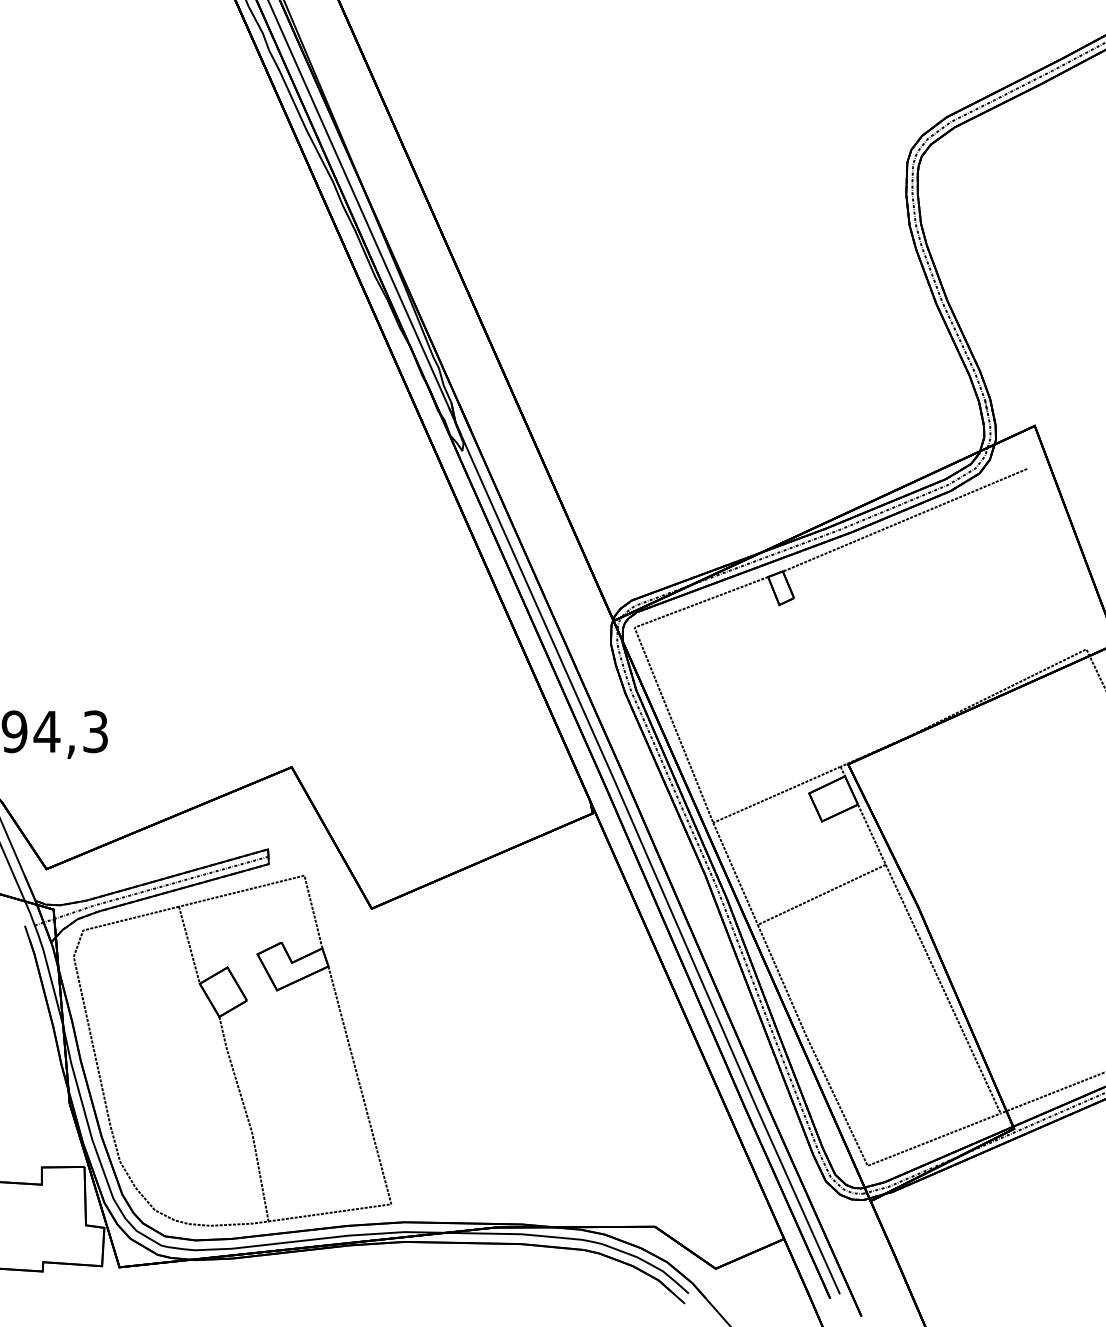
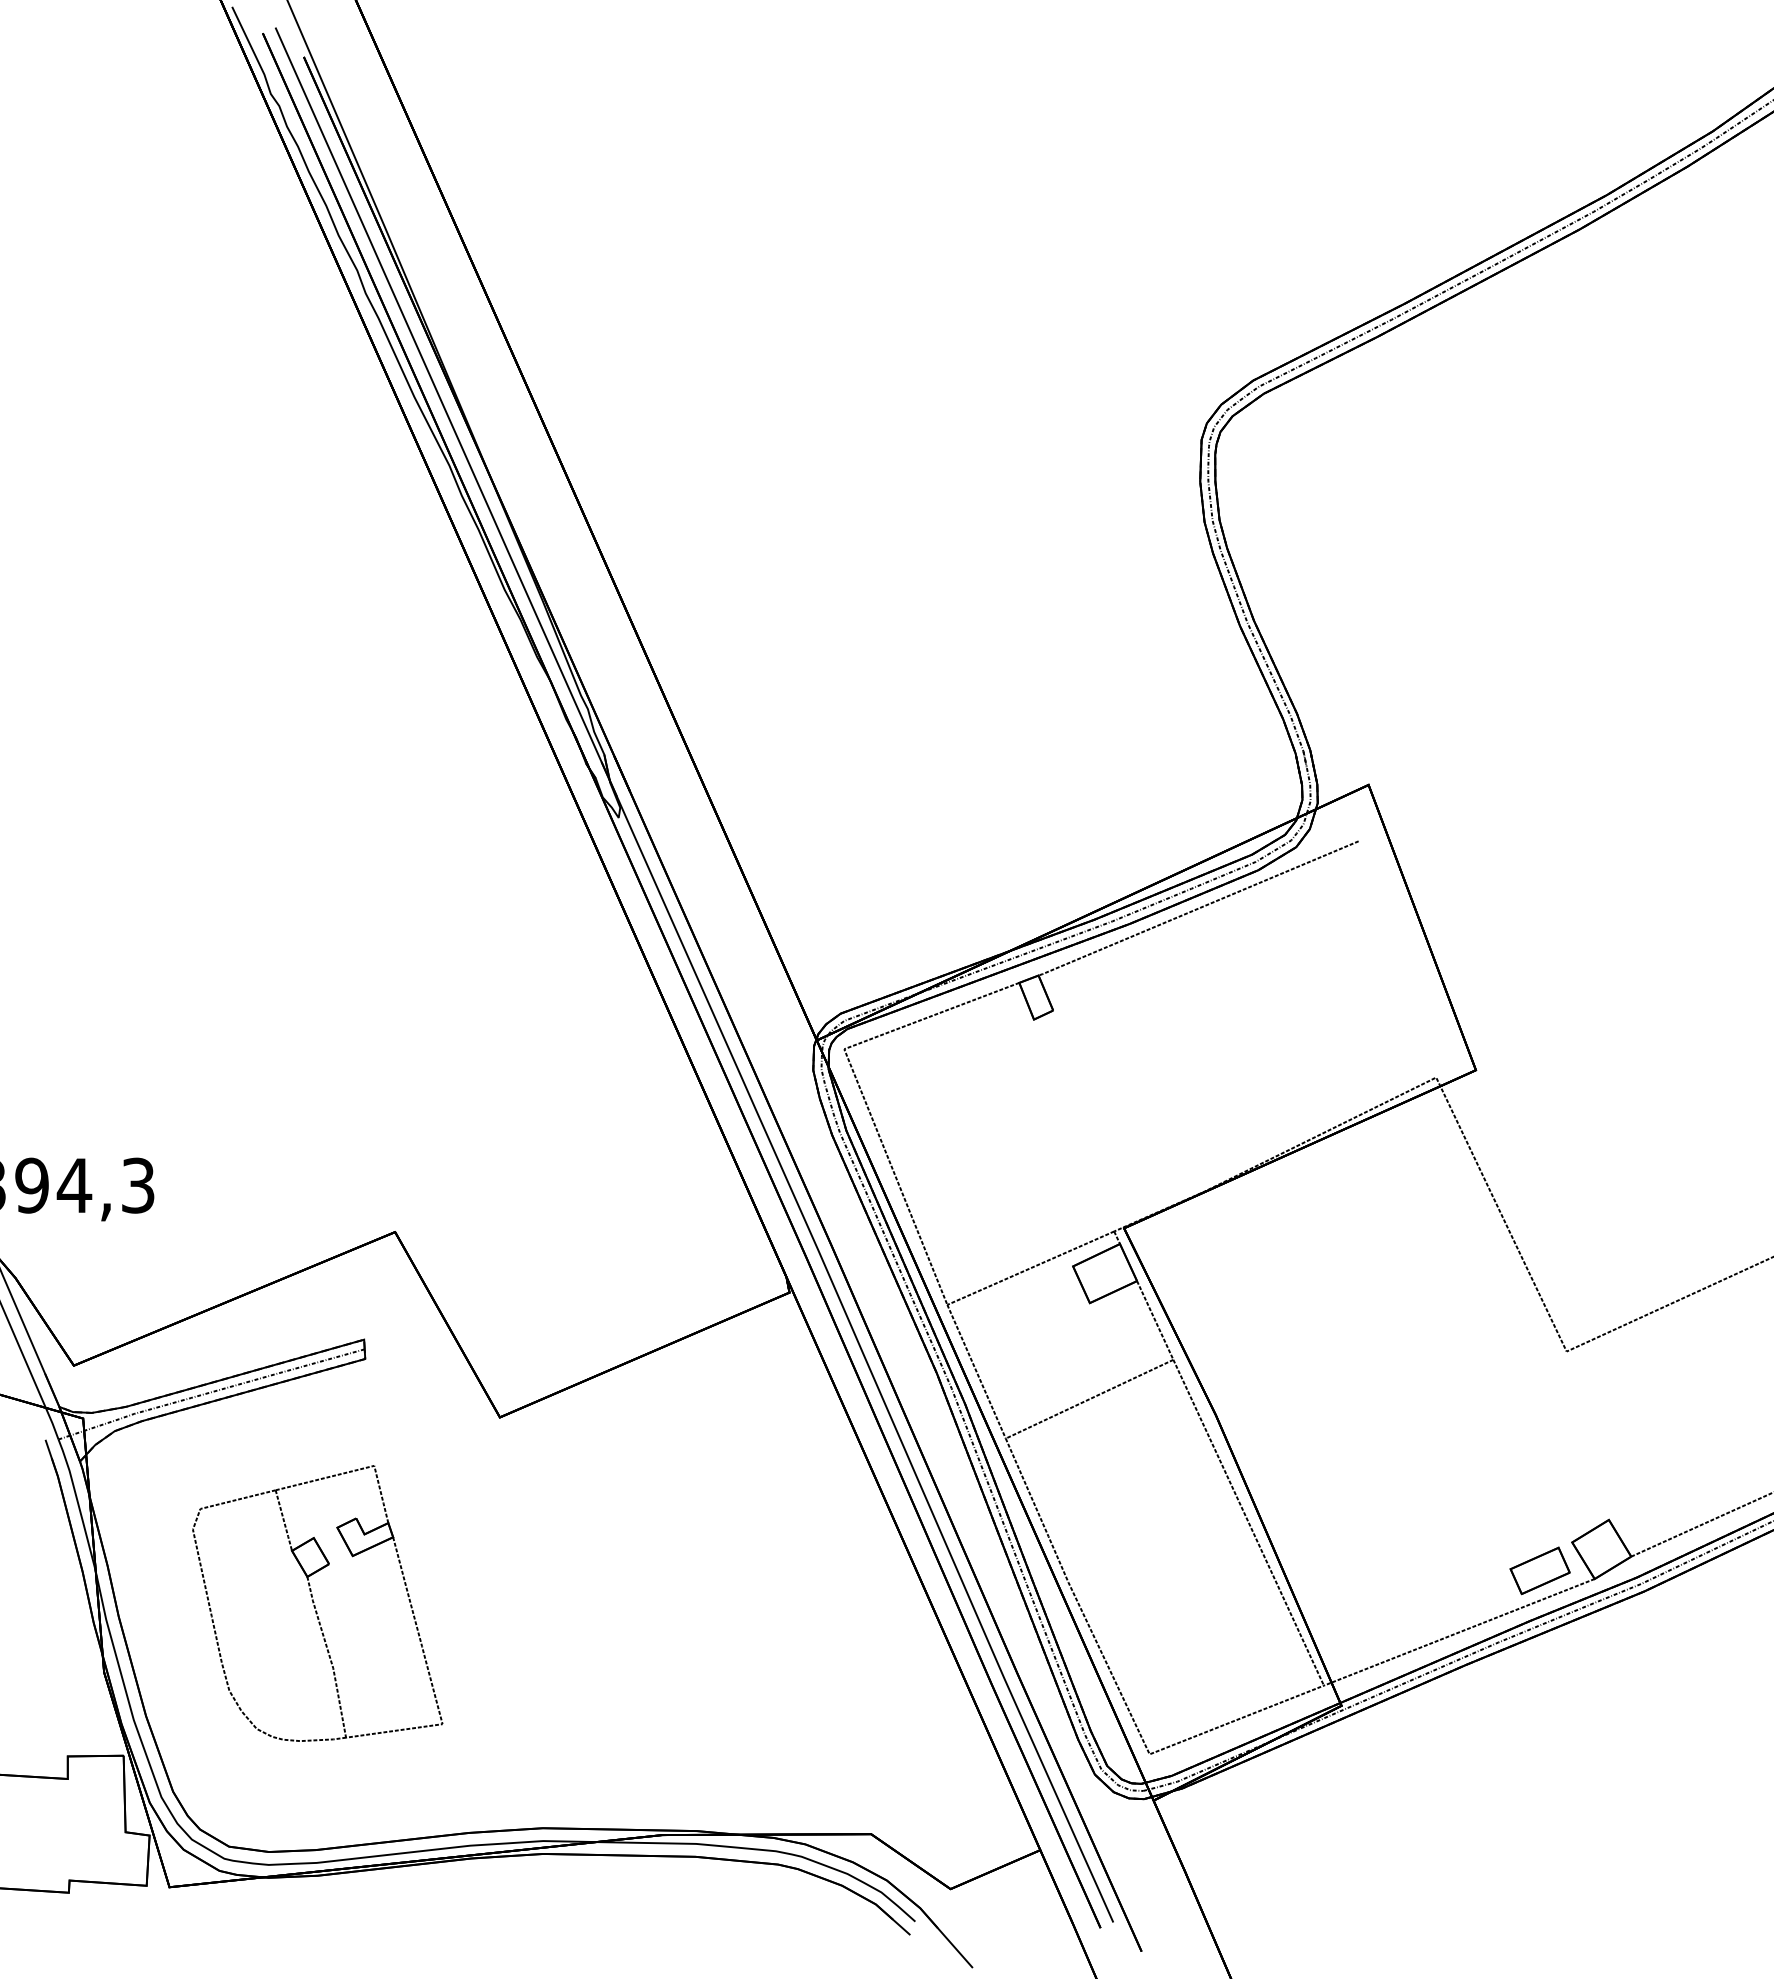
part: (232, 1050) -> (317, 1603), size x0.6

